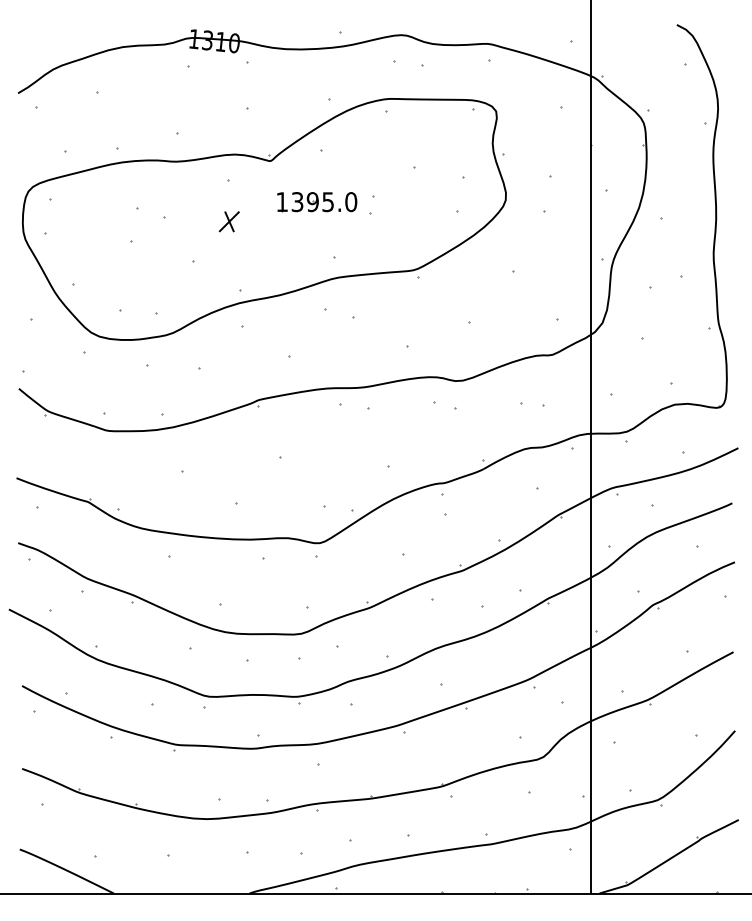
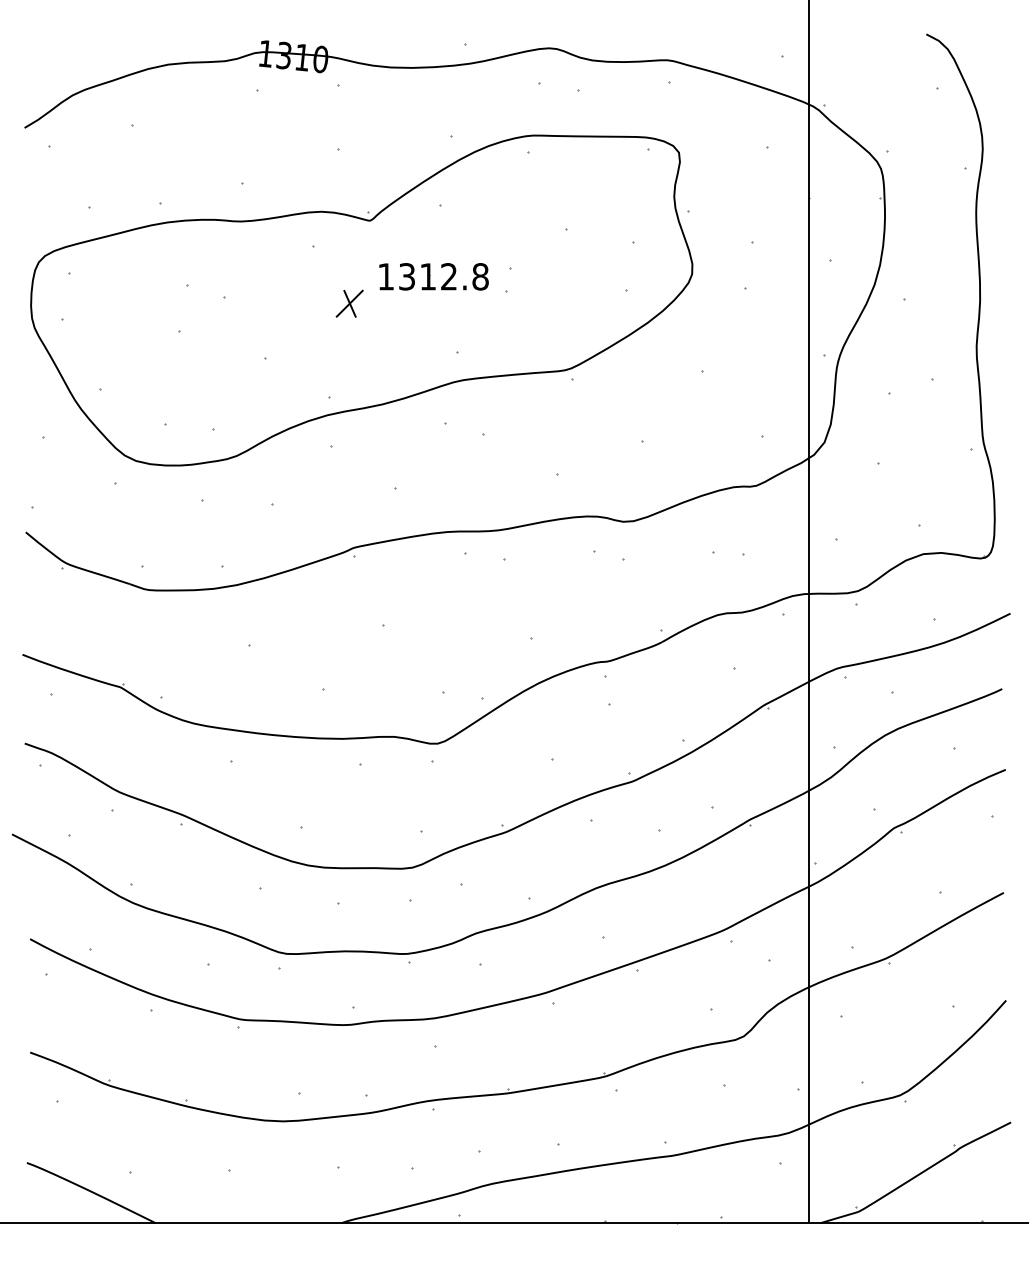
text: (331, 201) -> (453, 276), 1395.0 -> 1312.8
part: (229, 221) -> (349, 303), moved

